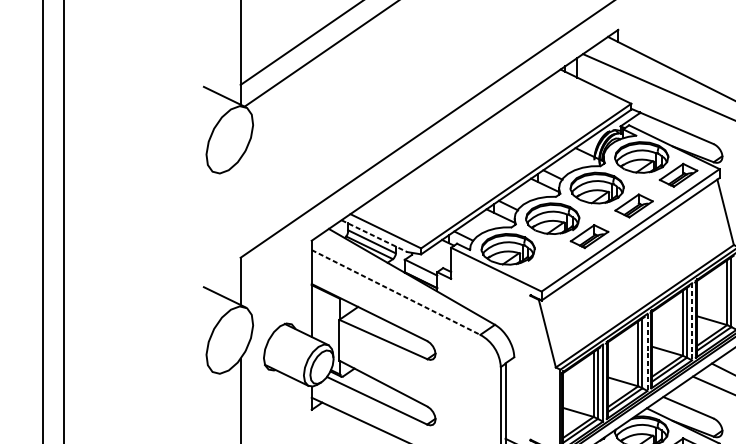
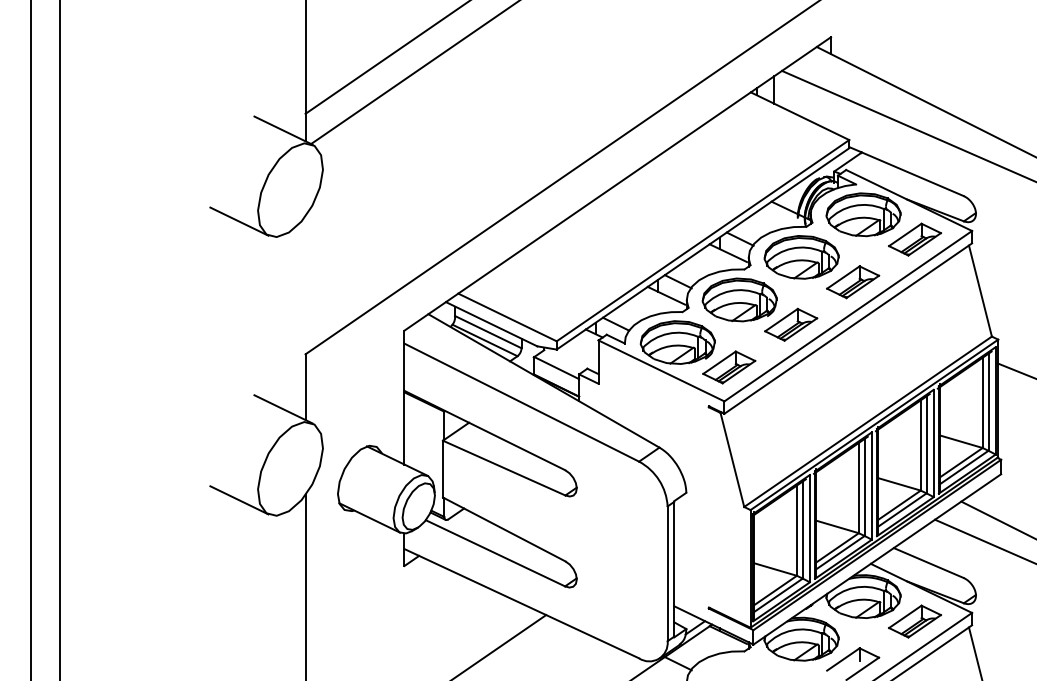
line: (193, 162) -> (239, 221), added
line: (374, 236) -> (491, 324), dashed -> solid
part: (545, 267) -> (729, 367), added
line: (396, 292) -> (522, 402), dashed -> solid
line: (691, 321) -> (933, 443), dashed -> solid
line: (647, 352) -> (871, 486), dashed -> solid
line: (193, 362) -> (239, 500), added

